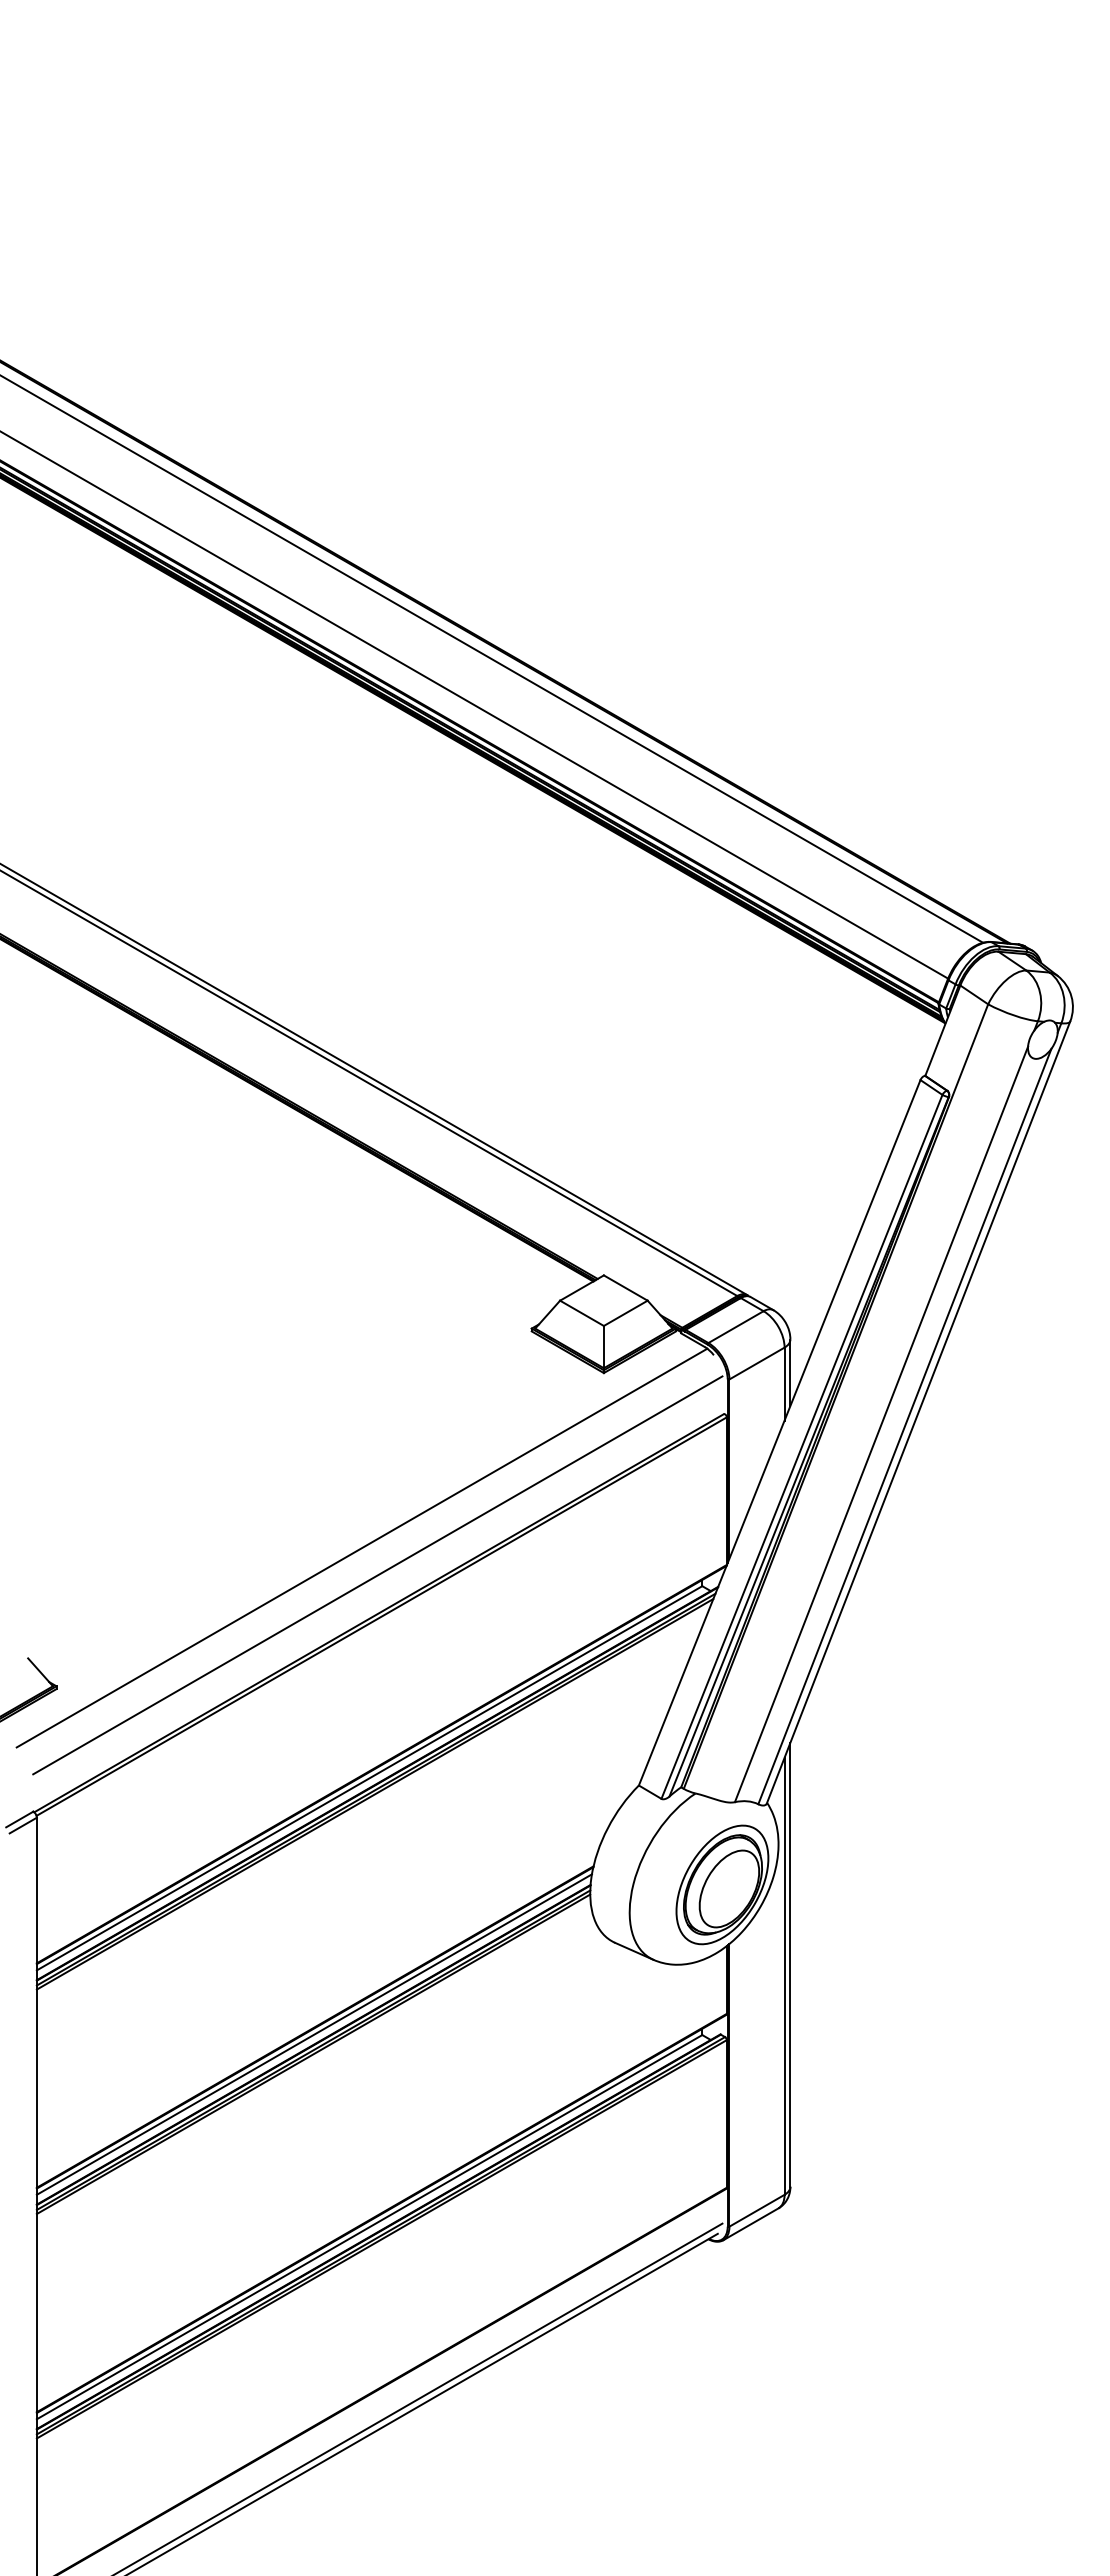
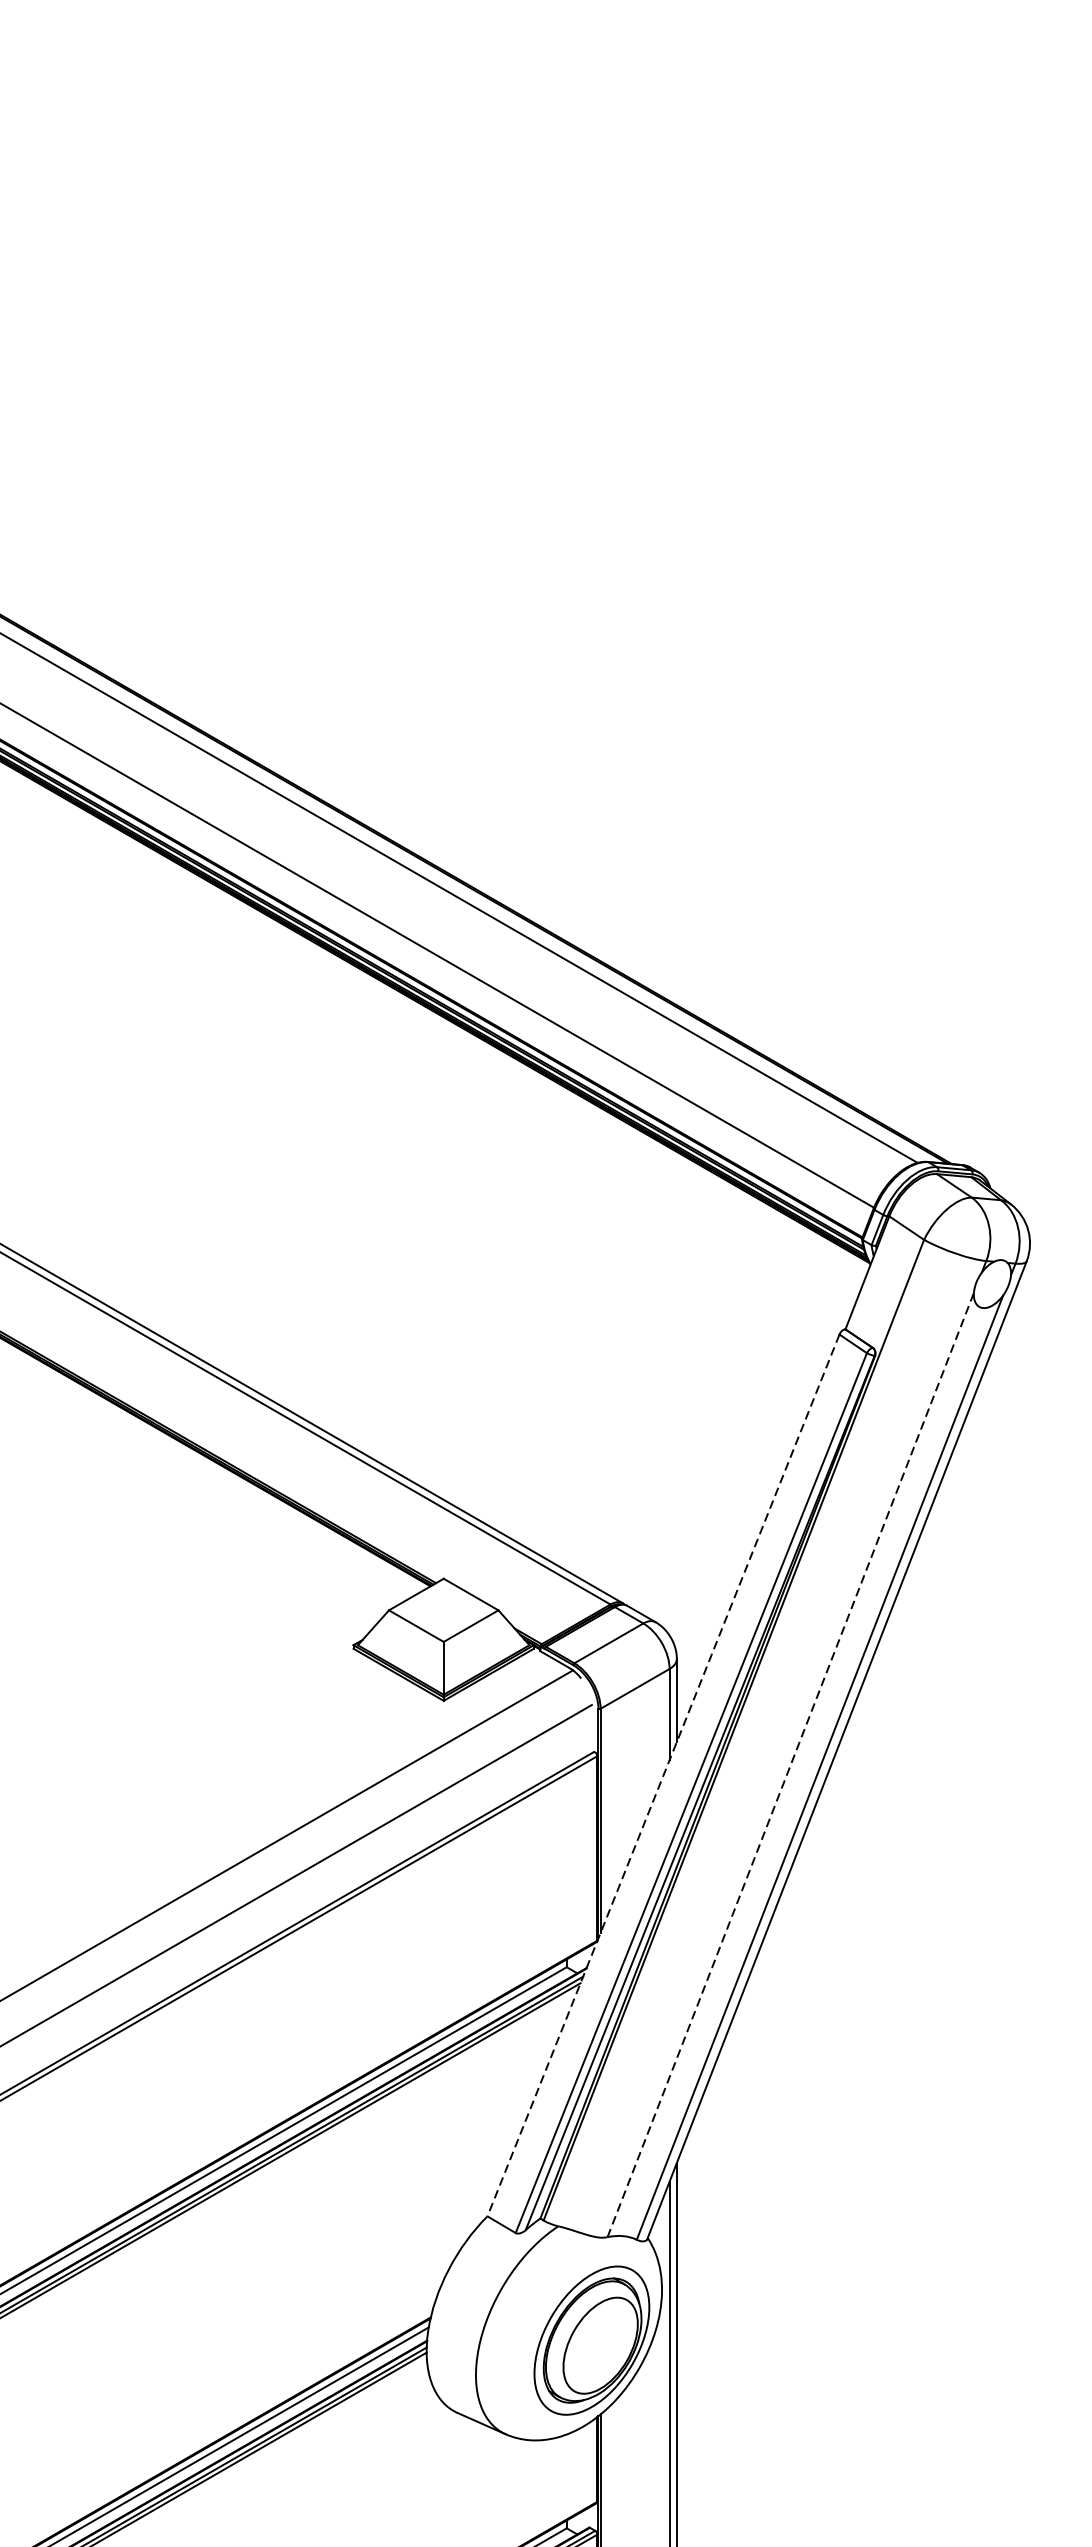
line: (881, 1423) -> (790, 1763), solid -> dashed
line: (779, 1432) -> (663, 1775), solid -> dashed

